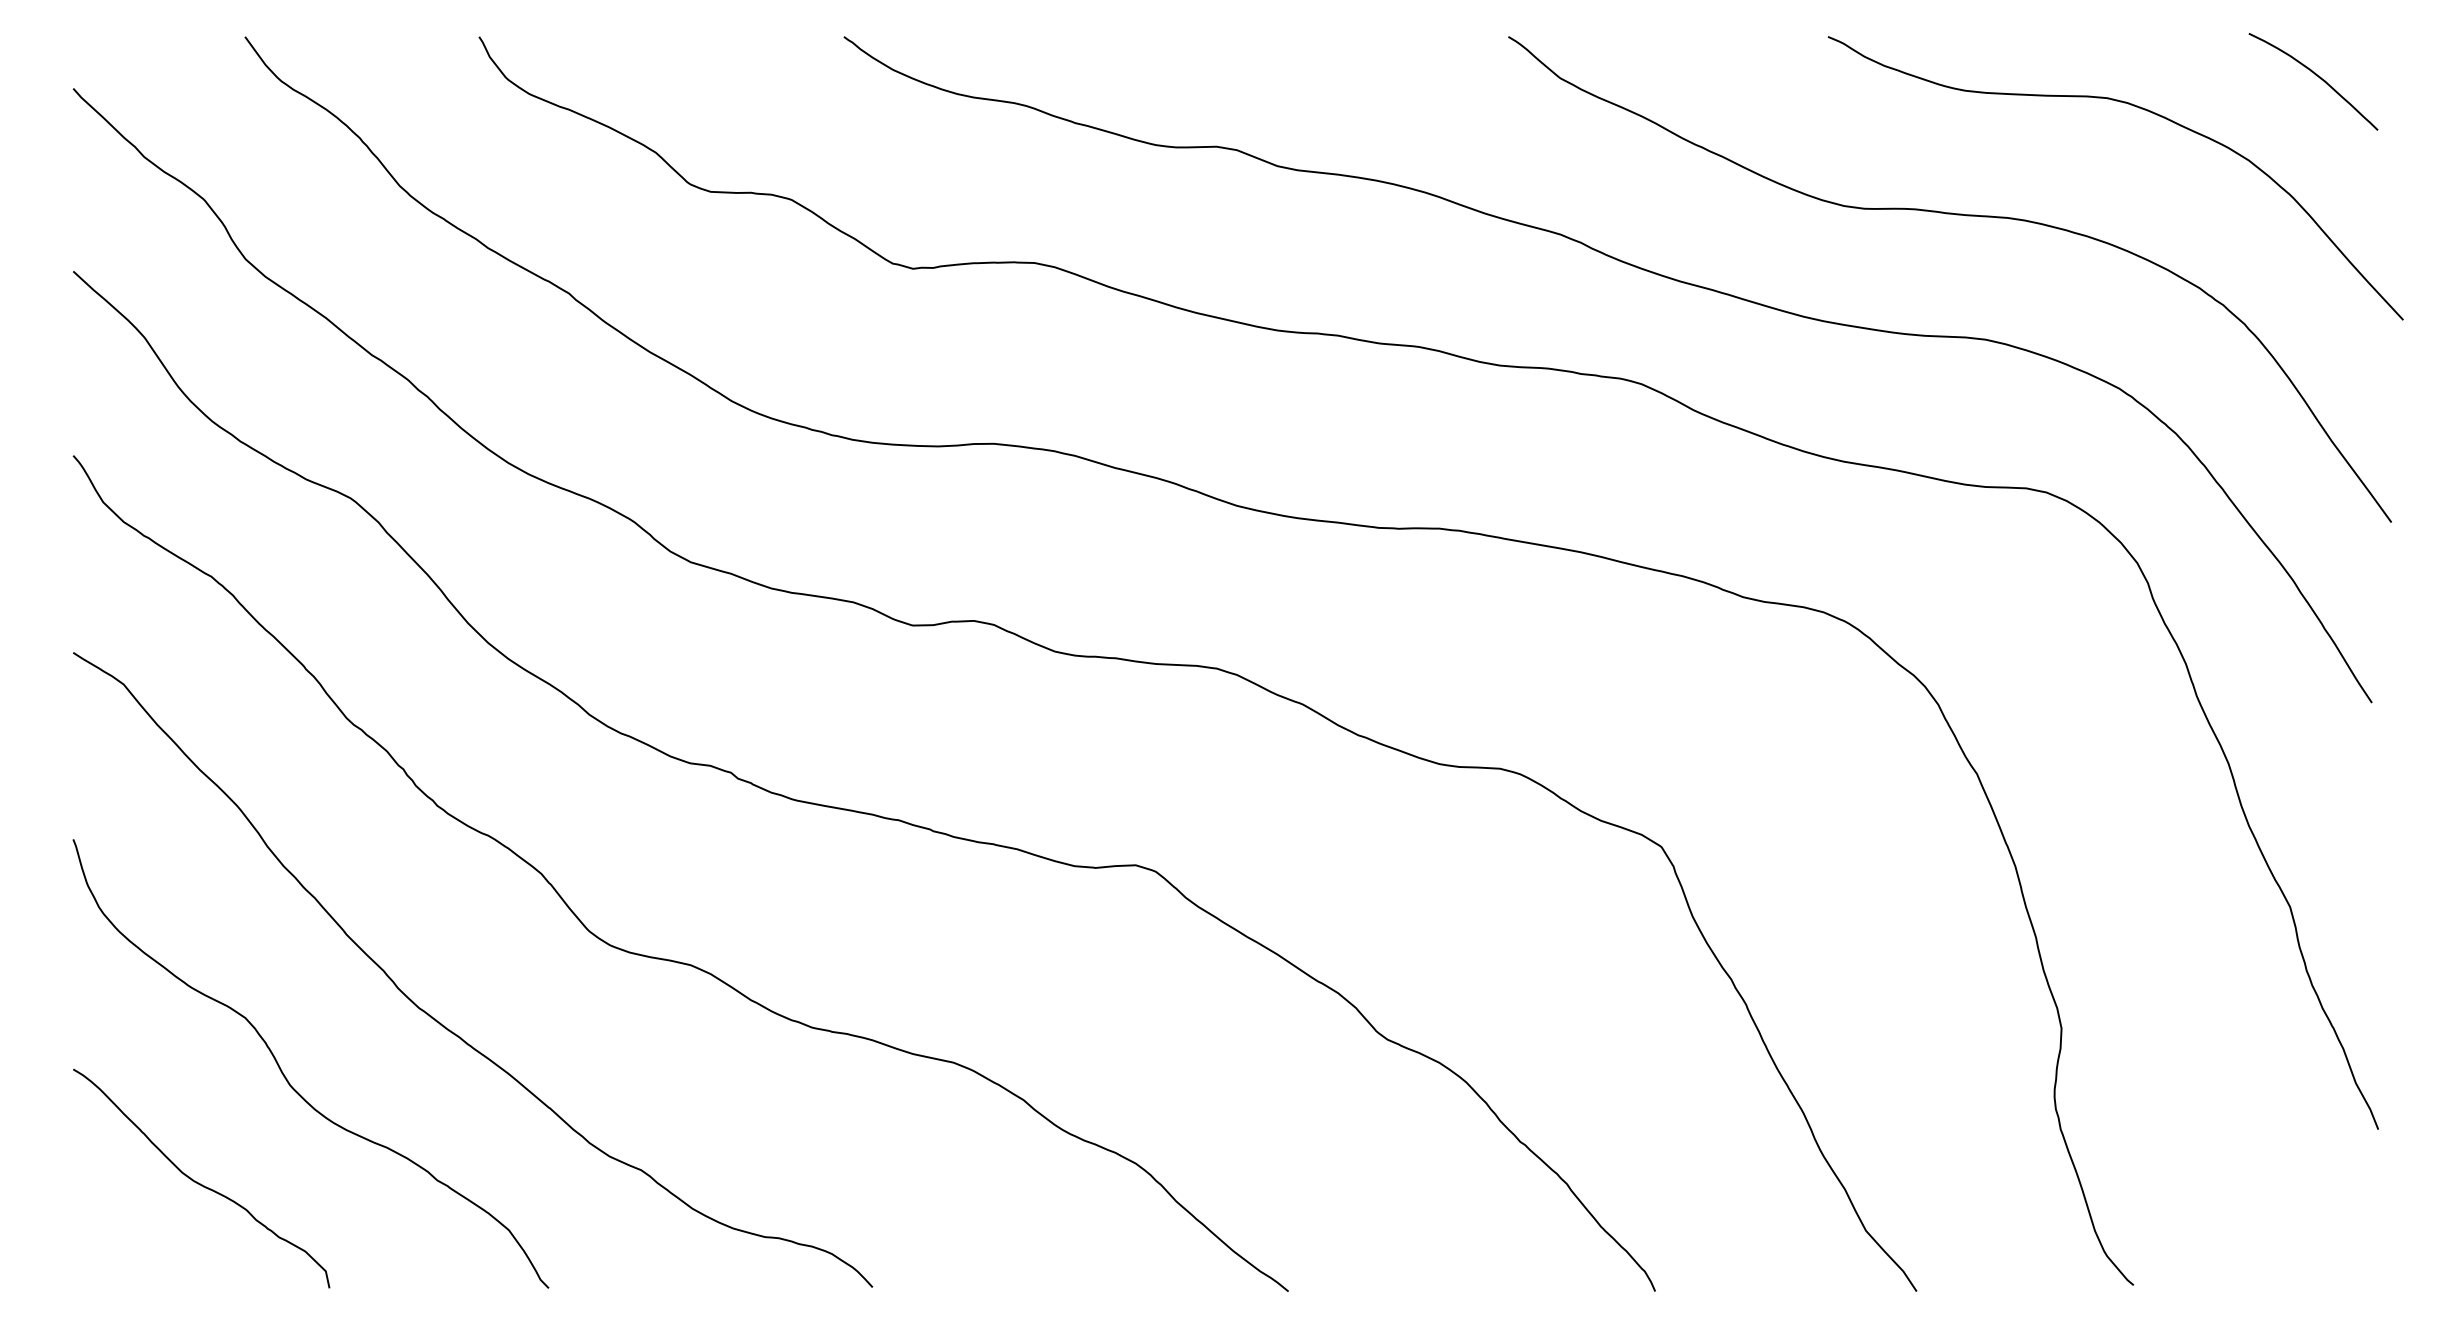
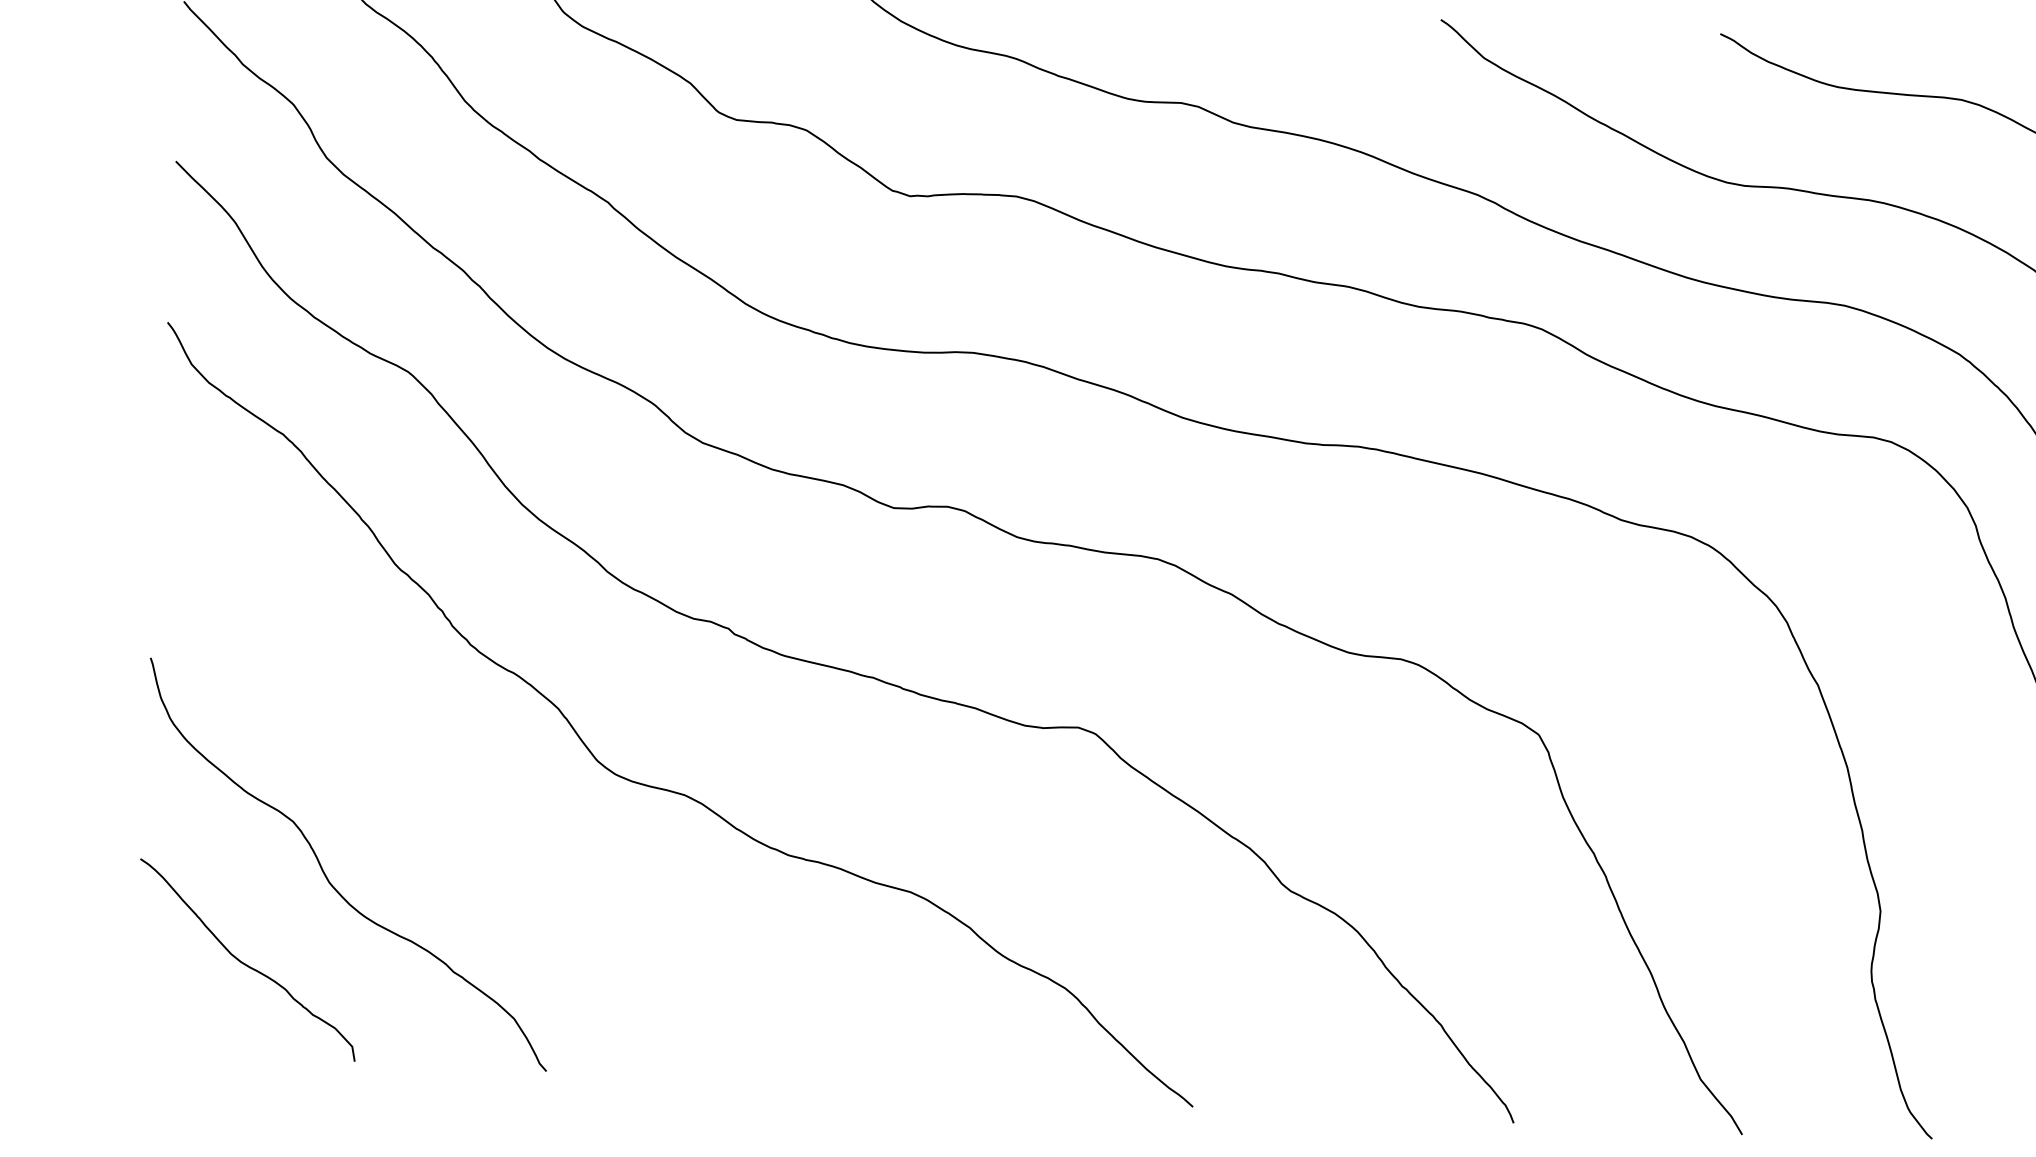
curve: (435, 1018) -> (459, 830), removed

